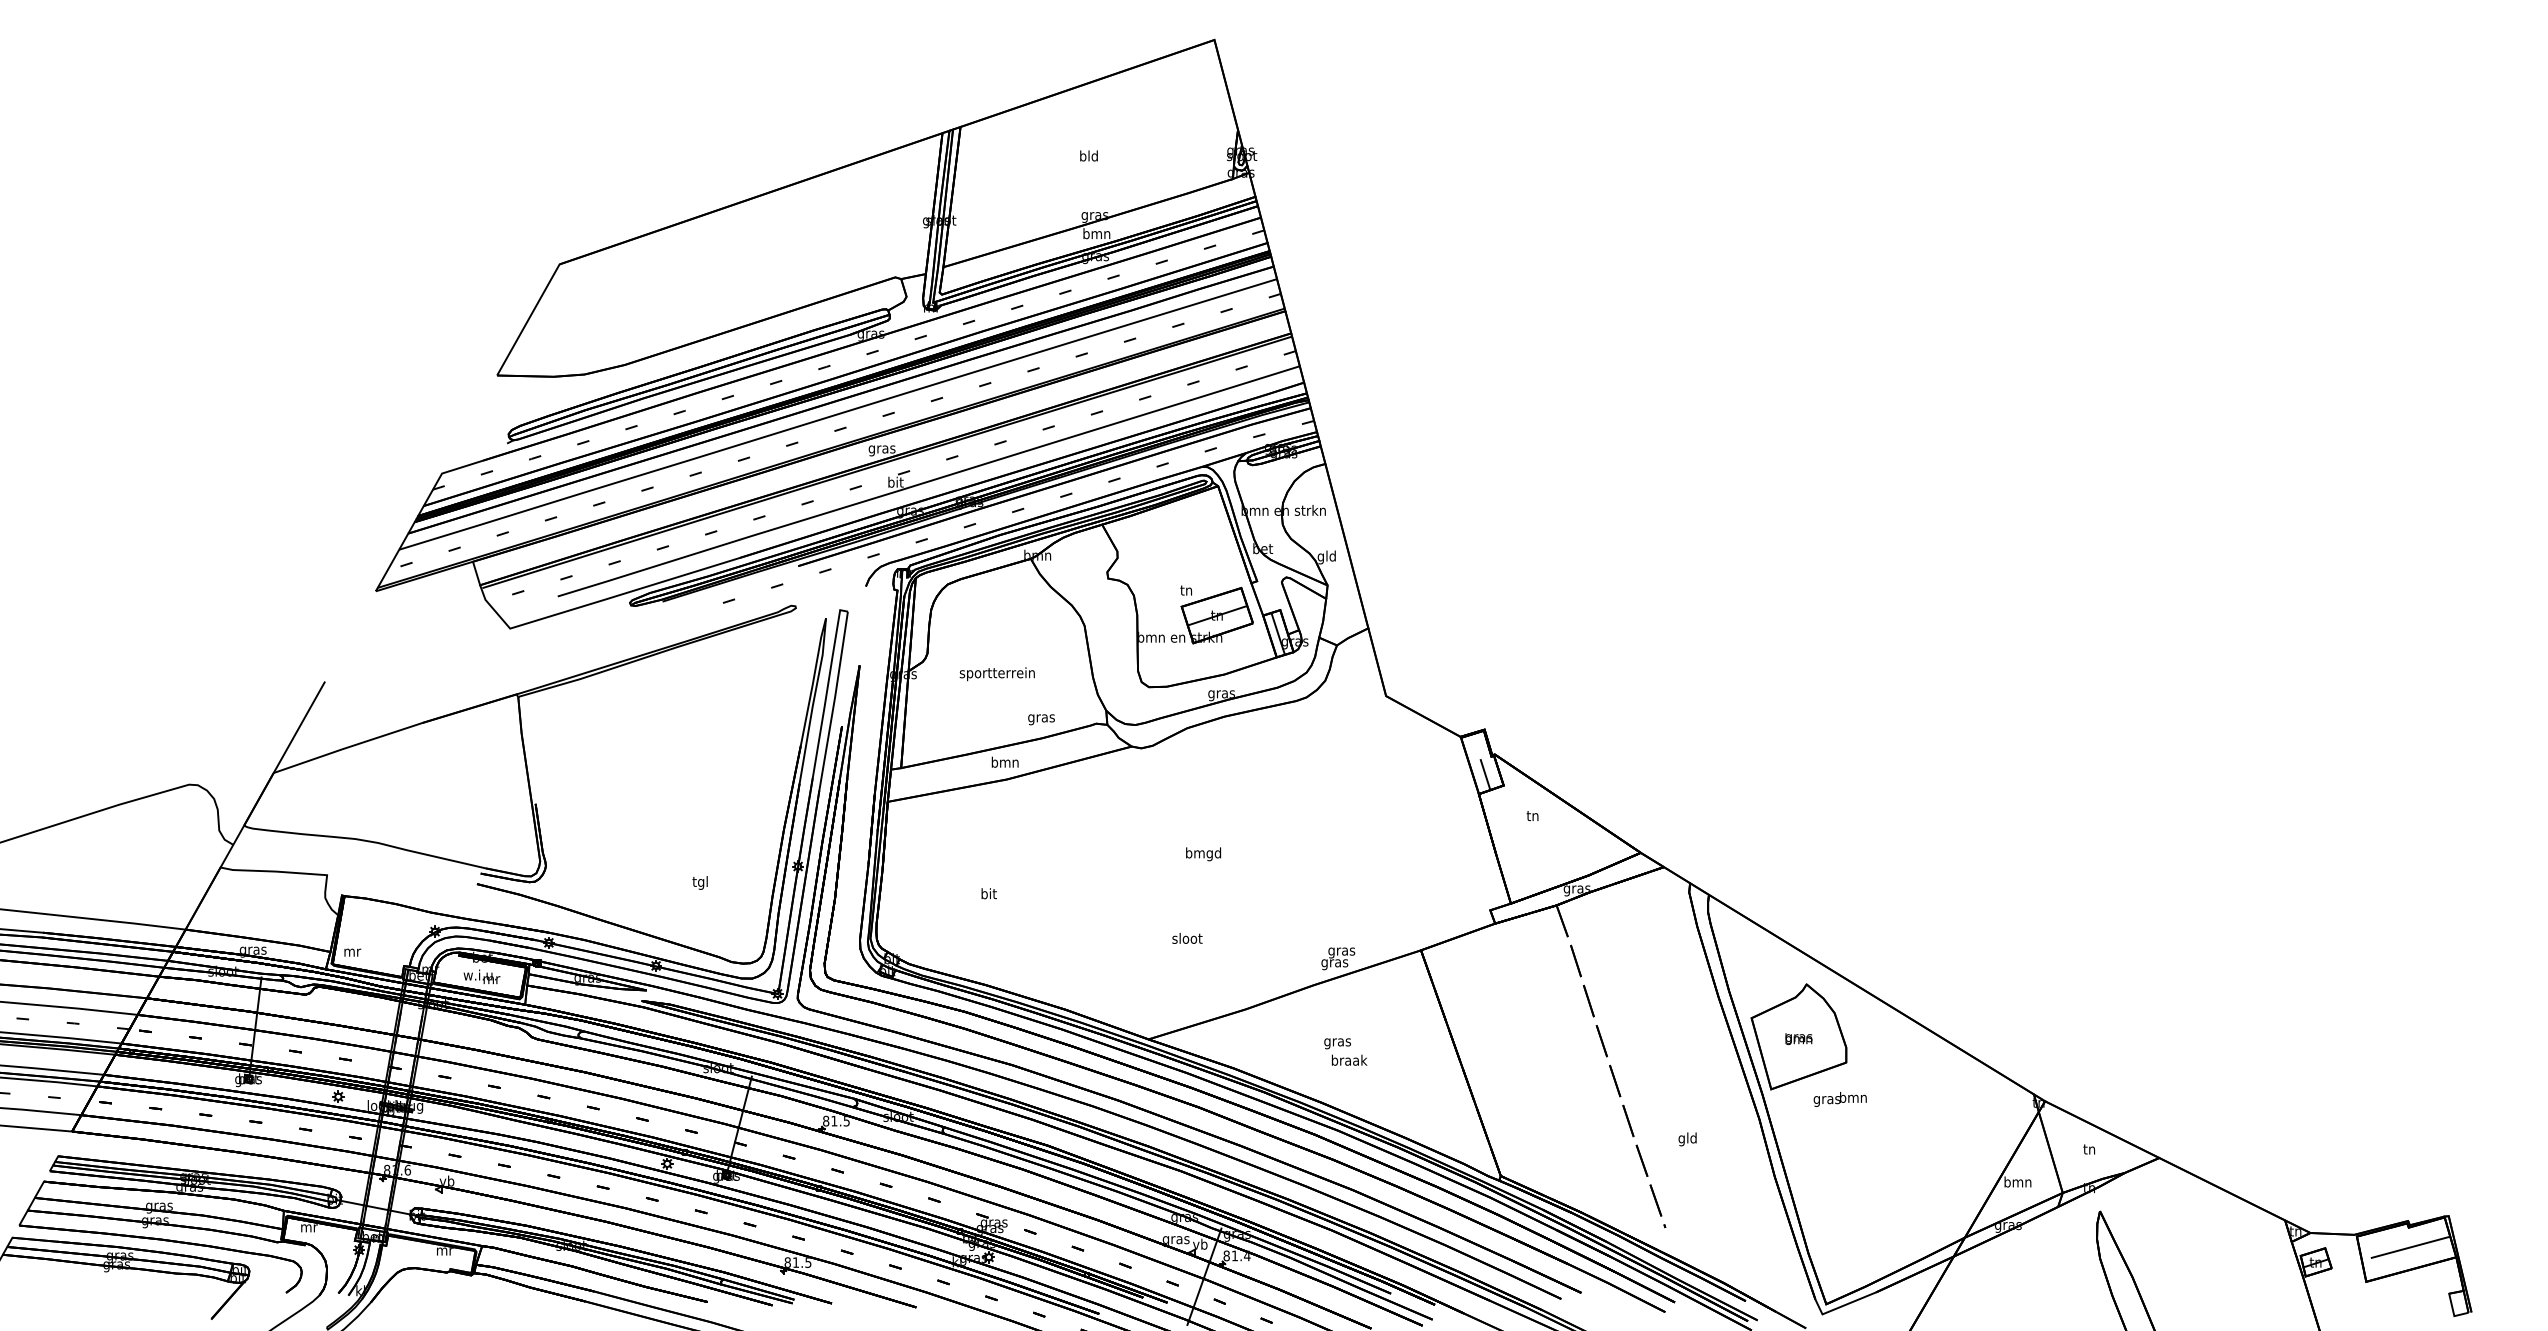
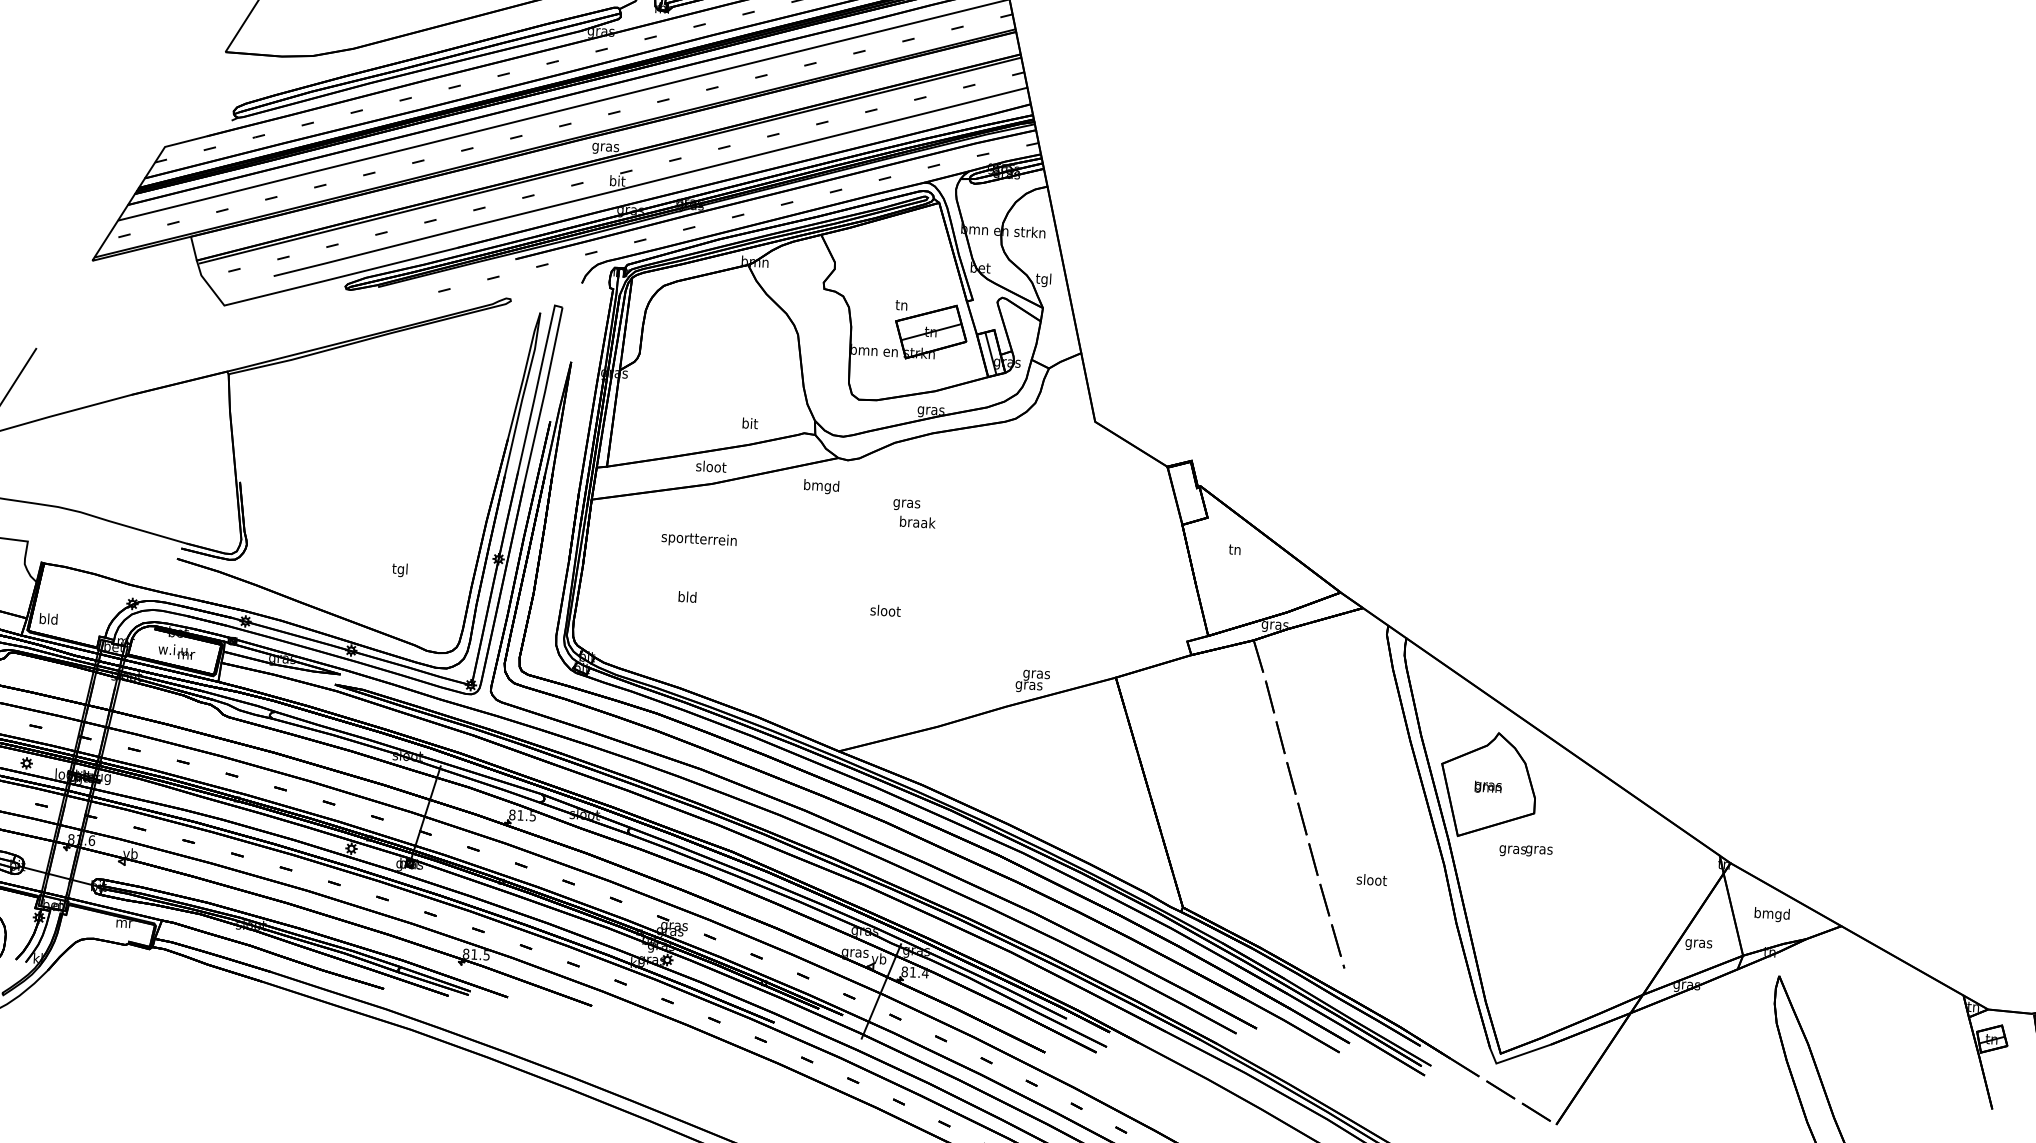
text: (1326, 557) -> (1043, 280), gld -> tgl
text: (996, 674) -> (698, 540), moved
text: (1041, 718) -> (749, 424), gras -> bit
text: (1005, 761) -> (711, 465), bmn -> sloot
line: (1485, 774) -> (1190, 505), removed
text: (1203, 854) -> (821, 487), moved
text: (988, 893) -> (687, 596), bit -> bld
text: (1187, 938) -> (885, 610), moved
text: (352, 950) -> (49, 618), mr -> bld
text: (1345, 1051) -> (914, 513), moved
text: (1853, 1098) -> (1539, 849), bmn -> gras
text: (1687, 1139) -> (1371, 881), gld -> sloot
text: (2089, 1150) -> (1772, 914), tn -> bmgd
text: (2017, 1183) -> (1698, 943), bmn -> gras

